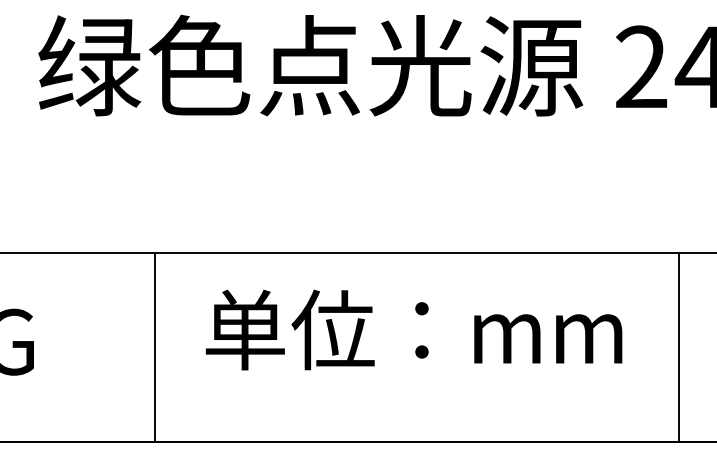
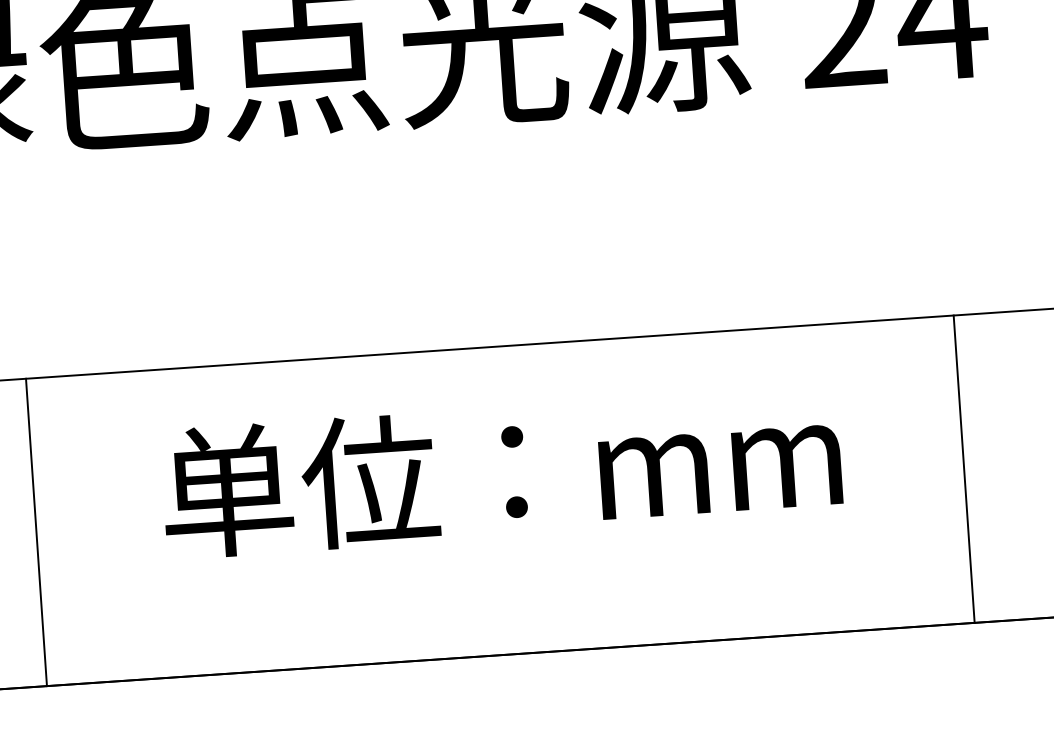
line: (154, 346) -> (36, 531), moved
line: (678, 346) -> (964, 467), moved

